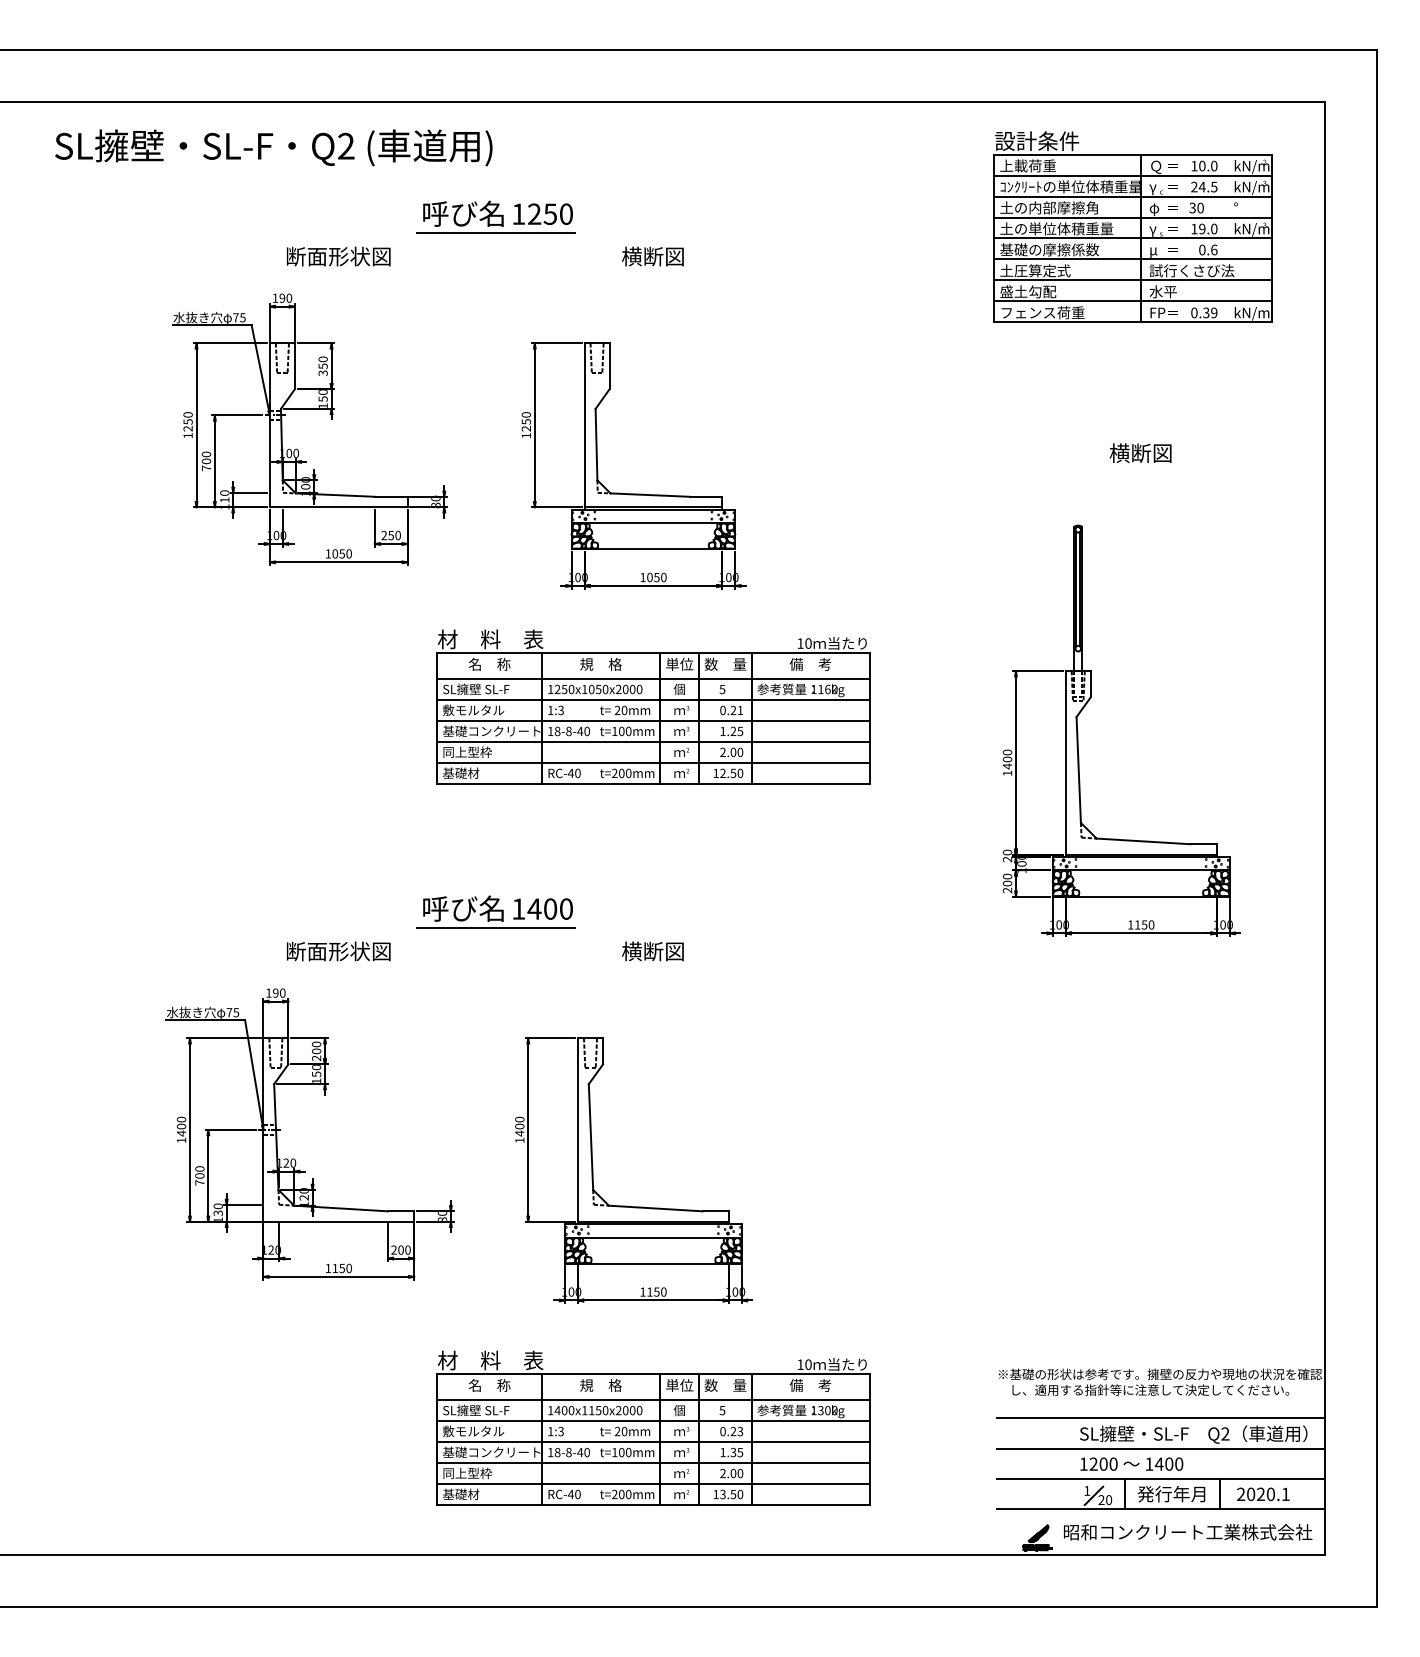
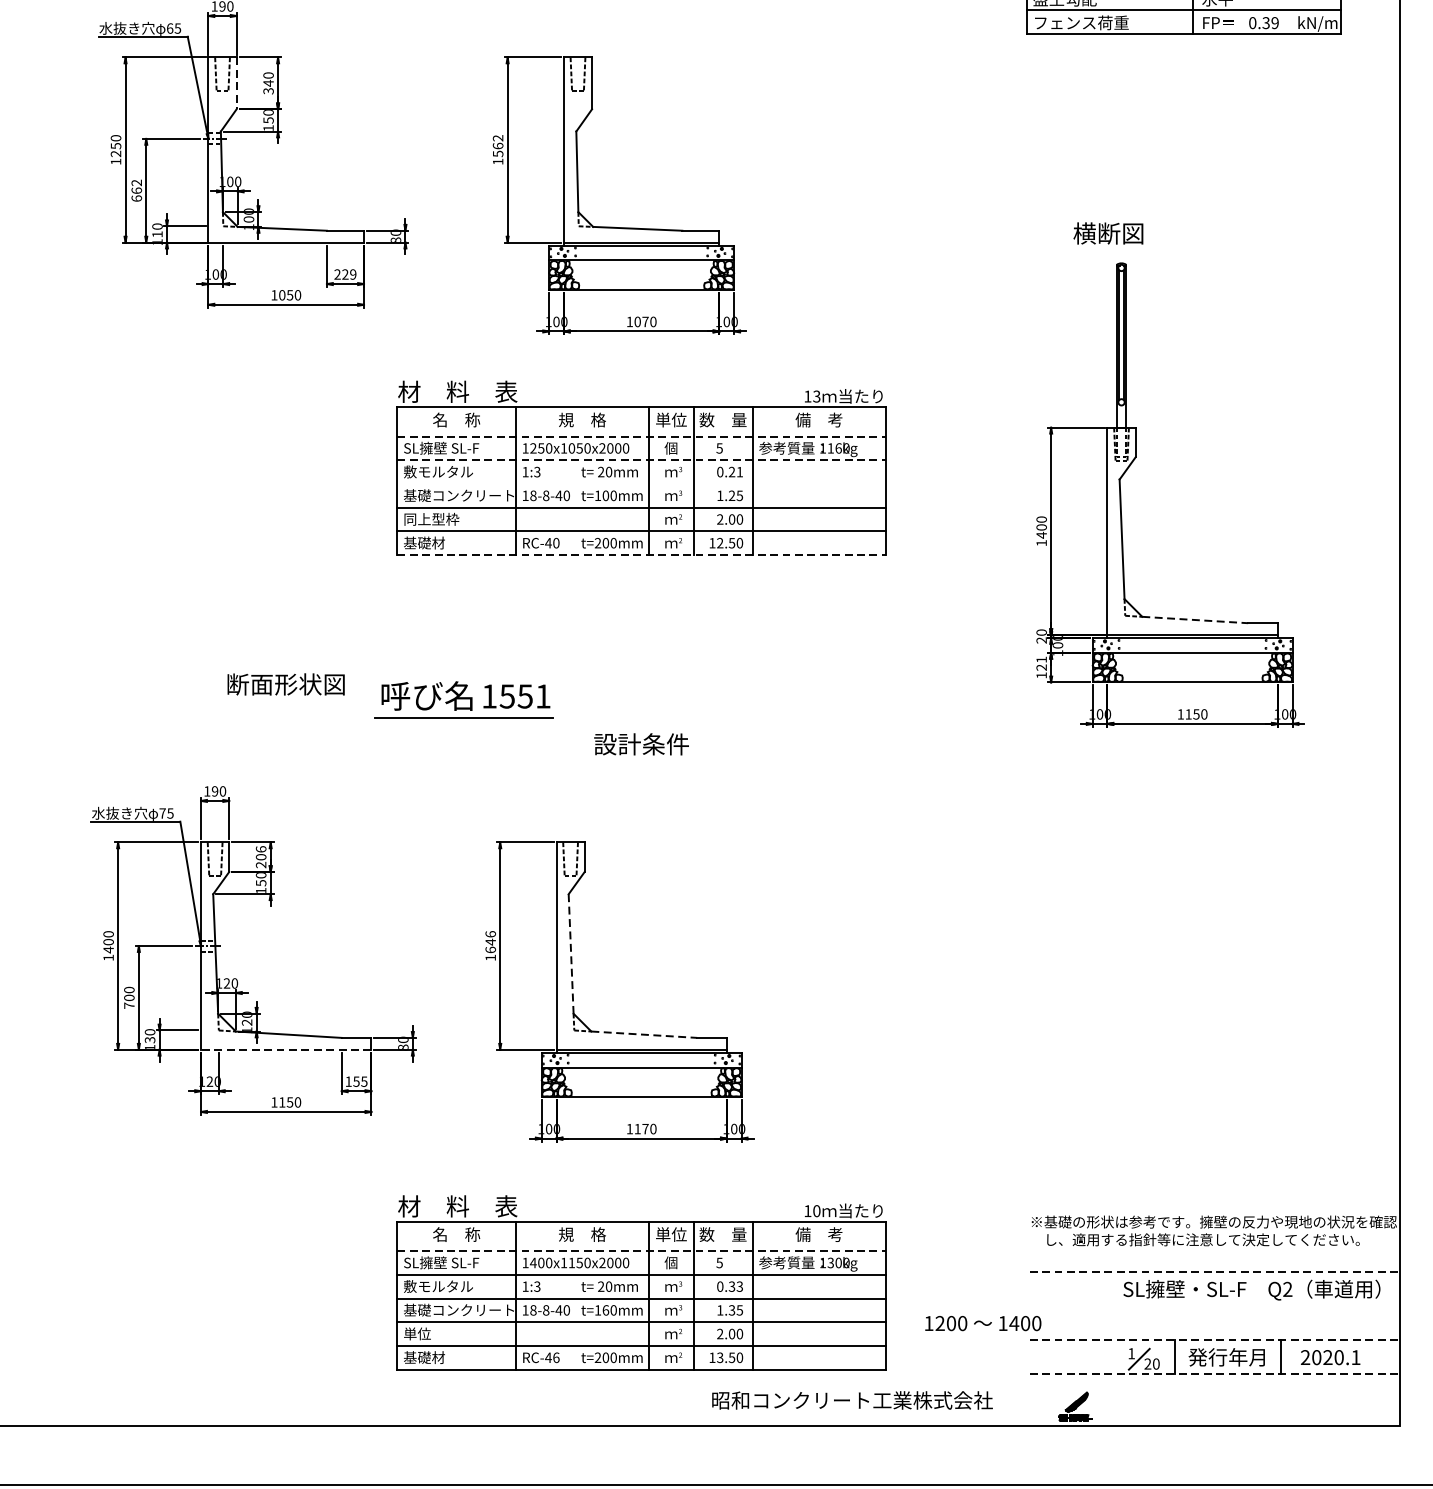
text: (235, 317) -> (169, 28), 75 -> 65
line: (294, 366) -> (236, 83), solid -> dashed
text: (322, 366) -> (267, 83), 350 -> 340
text: (526, 421) -> (498, 145), 1250 -> 1562
text: (1140, 452) -> (1108, 232), moved
text: (206, 461) -> (136, 190), 700 -> 662
text: (394, 535) -> (349, 274), 250 -> 229
text: (656, 577) -> (645, 321), 1050 -> 1070
text: (808, 643) -> (816, 396), 10 -> 13
line: (653, 679) -> (641, 437), solid -> dashed
line: (653, 700) -> (641, 460), solid -> dashed
line: (653, 720) -> (641, 483), removed
line: (653, 783) -> (641, 554), solid -> dashed
line: (1143, 841) -> (1195, 620), solid -> dashed
text: (1007, 883) -> (1041, 667), 200 -> 121
text: (549, 908) -> (524, 695), 1400 -> 1551
text: (338, 951) -> (285, 684), moved
text: (653, 951) -> (641, 744), 横断図 -> 設計条件
text: (316, 1044) -> (261, 849), 200 -> 206
text: (519, 1126) -> (490, 942), 1400 -> 1646
line: (591, 1137) -> (571, 954), solid -> dashed
line: (655, 1208) -> (643, 1034), solid -> dashed
line: (338, 1221) -> (285, 1049), solid -> dashed
text: (400, 1249) -> (355, 1081), 200 -> 155
text: (656, 1291) -> (645, 1128), 1150 -> 1170
line: (653, 1400) -> (641, 1251), solid -> dashed
line: (1160, 1418) -> (1214, 1271), solid -> dashed
text: (733, 1432) -> (732, 1287), 0.23 -> 0.33
line: (1160, 1448) -> (1214, 1305), removed
text: (621, 1452) -> (605, 1310), t=100mm -> t=160mm
text: (1131, 1463) -> (982, 1322), moved
text: (467, 1473) -> (431, 1334), 同上型枠 -> 単位
line: (1160, 1478) -> (1214, 1339), solid -> dashed
text: (577, 1493) -> (555, 1356), RC-40 -> RC-46
line: (1160, 1508) -> (1214, 1373), solid -> dashed
text: (1188, 1532) -> (852, 1400), moved

